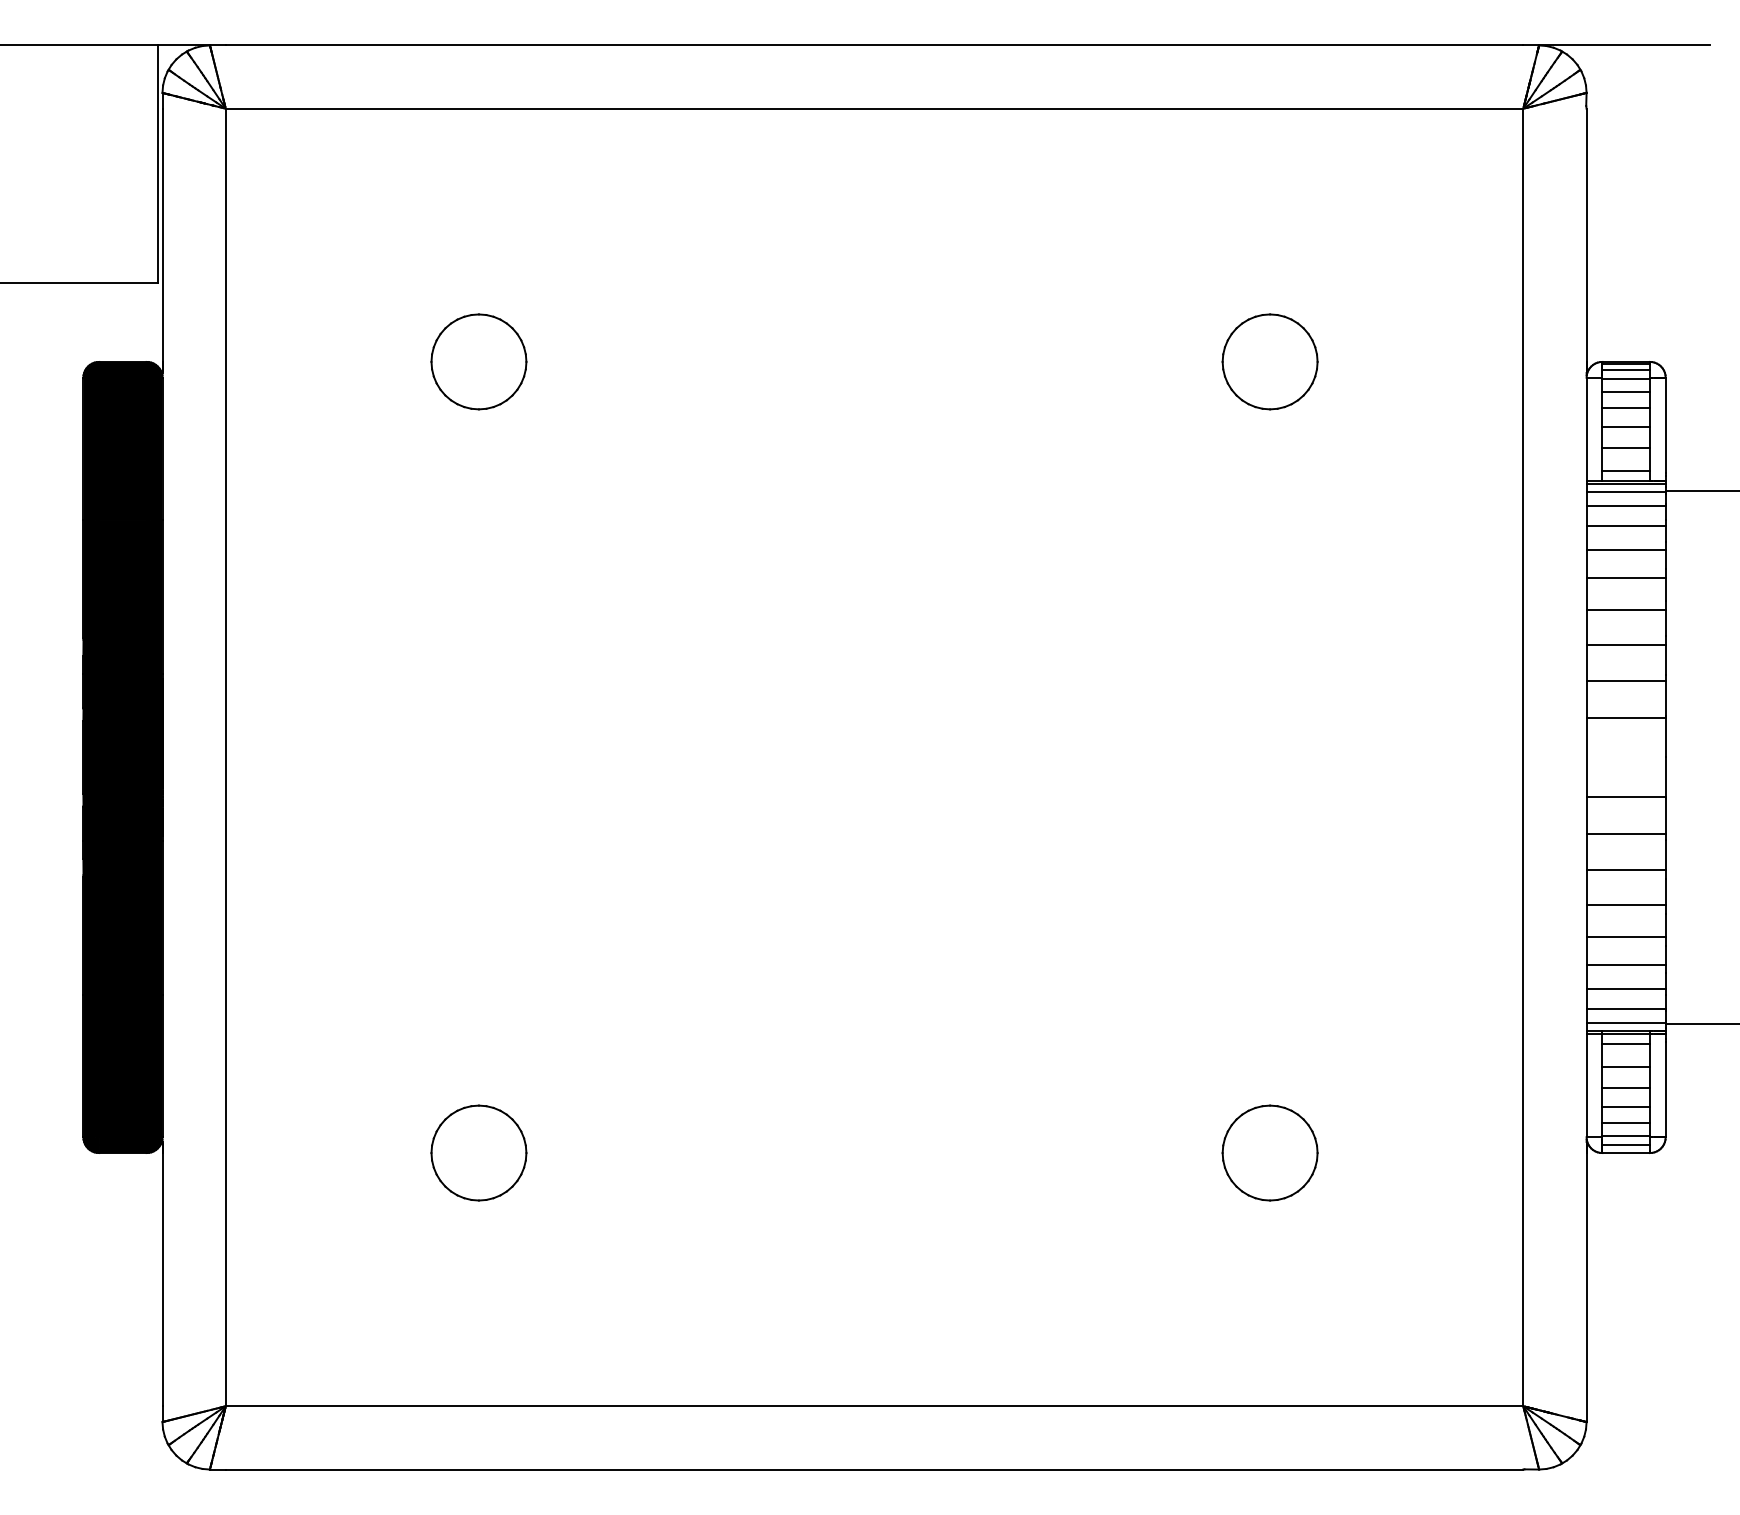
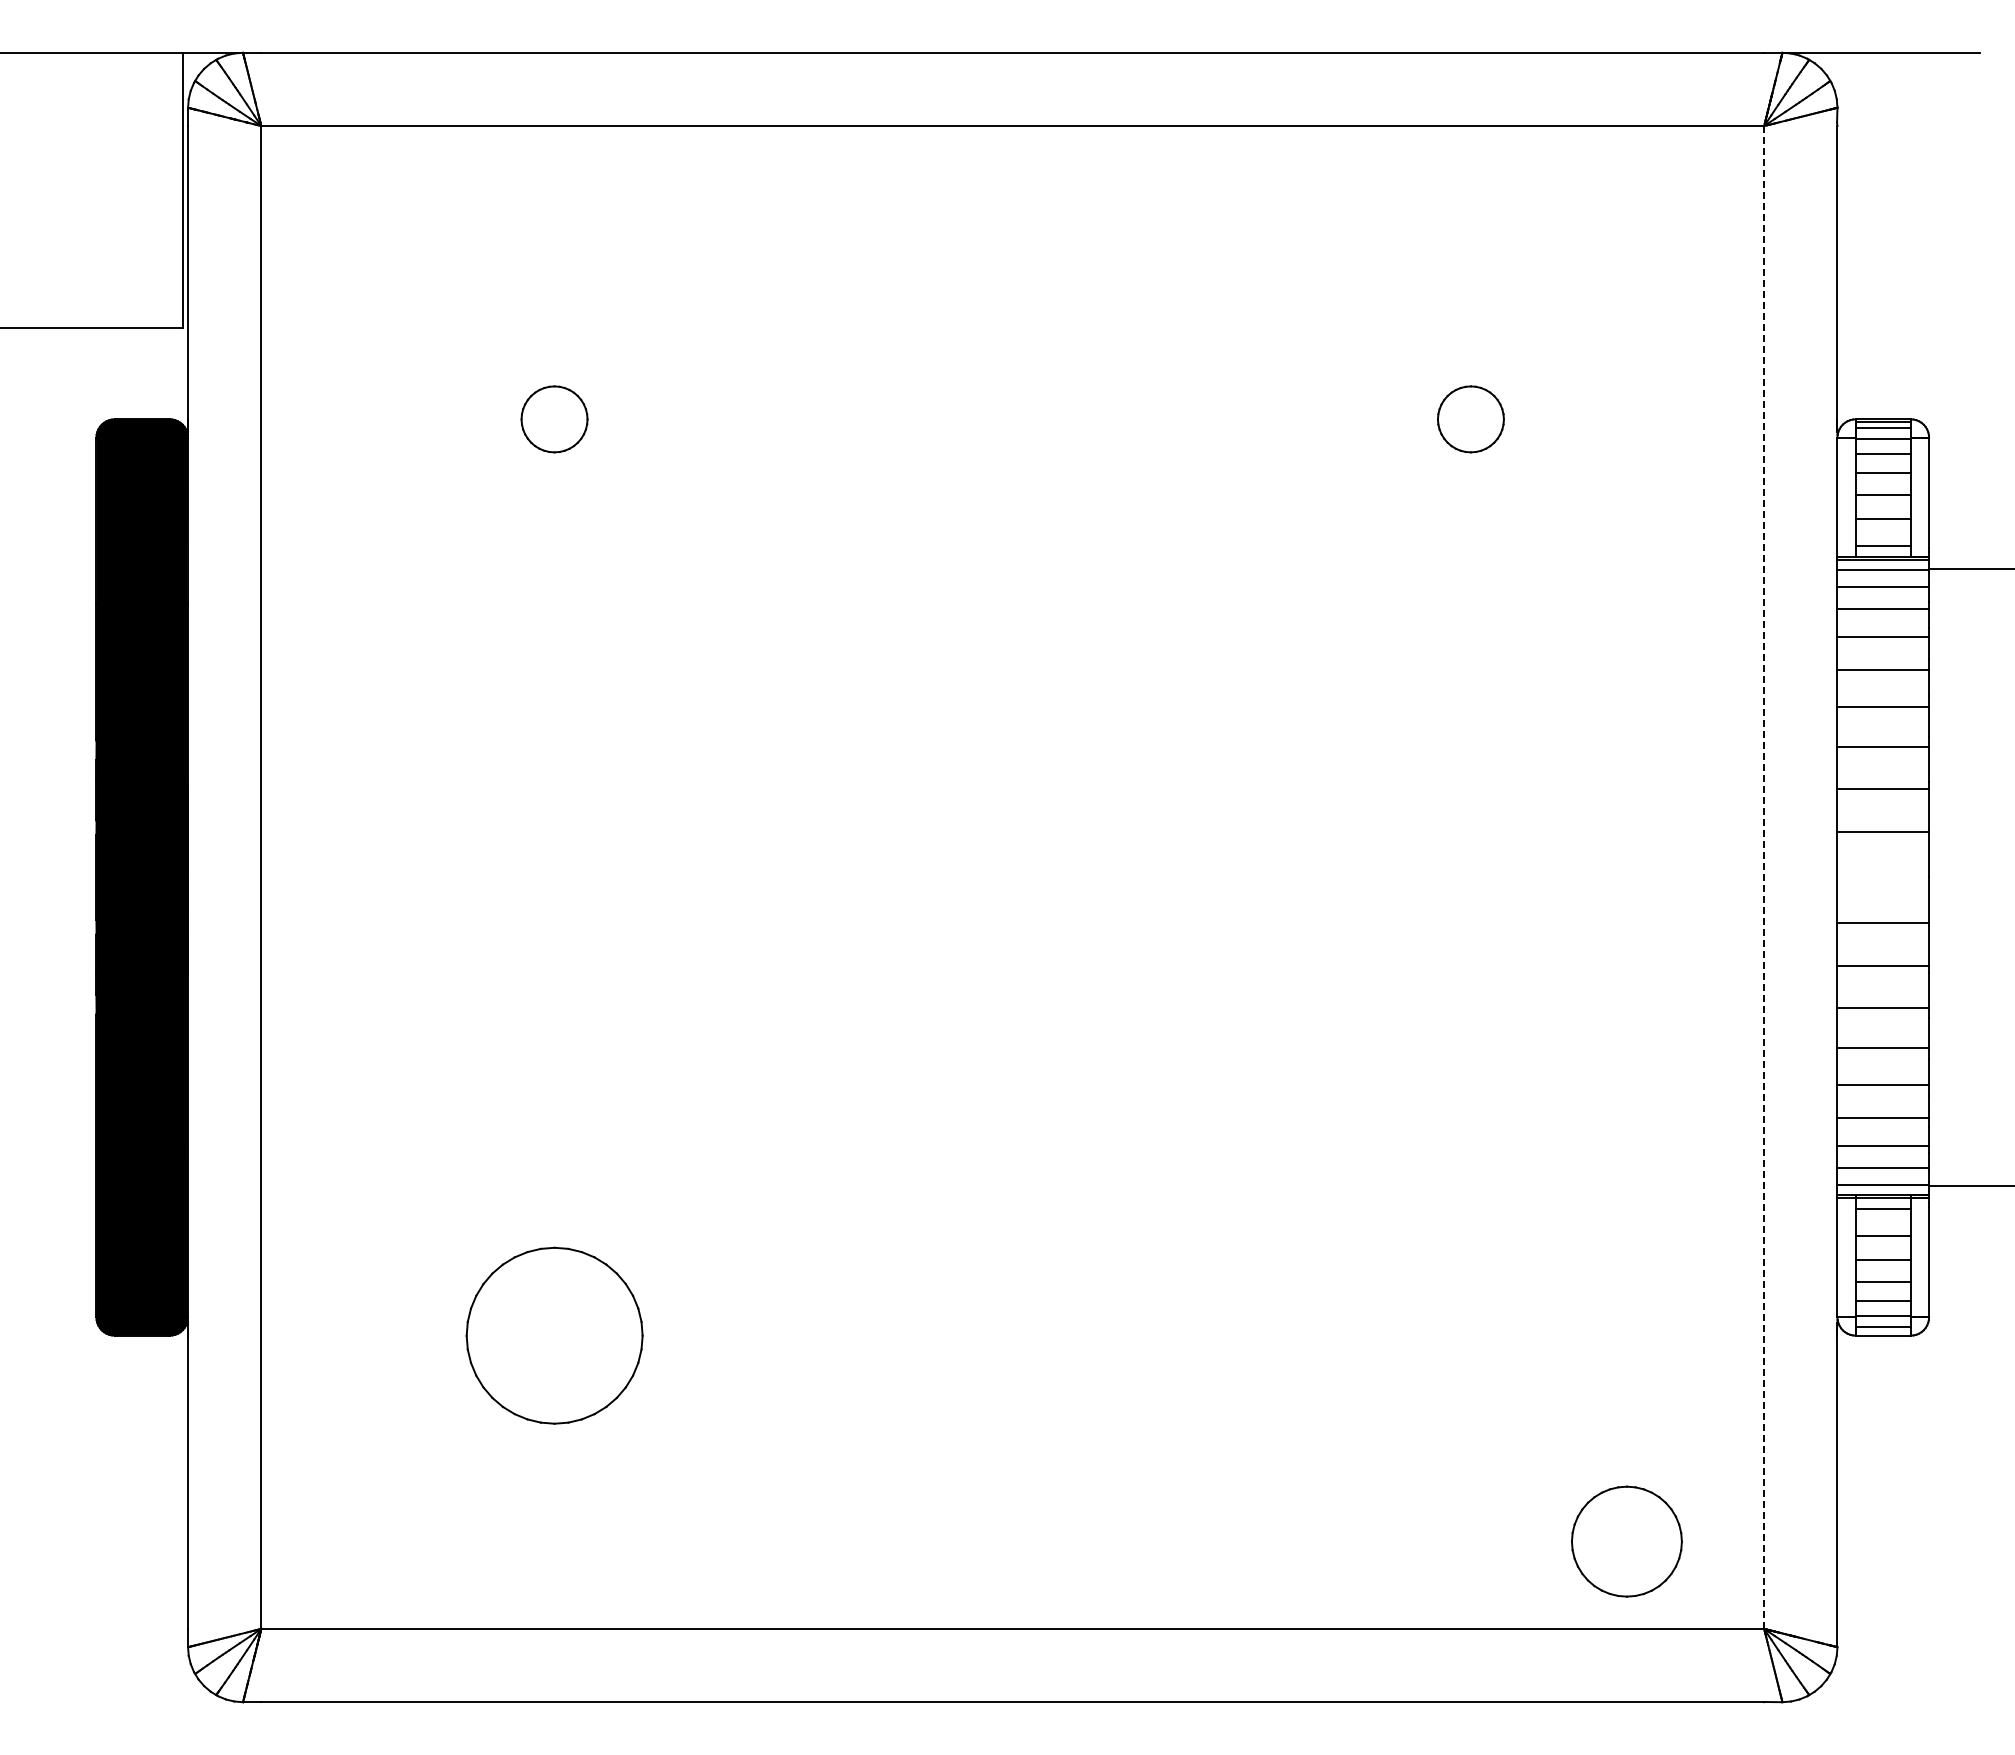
part: (478, 362) -> (554, 419), size x0.6
part: (1269, 362) -> (1470, 419), size x0.6
line: (1523, 757) -> (1764, 877), solid -> dashed
part: (478, 1152) -> (554, 1335), size x1.6
part: (1269, 1152) -> (1626, 1541), moved

